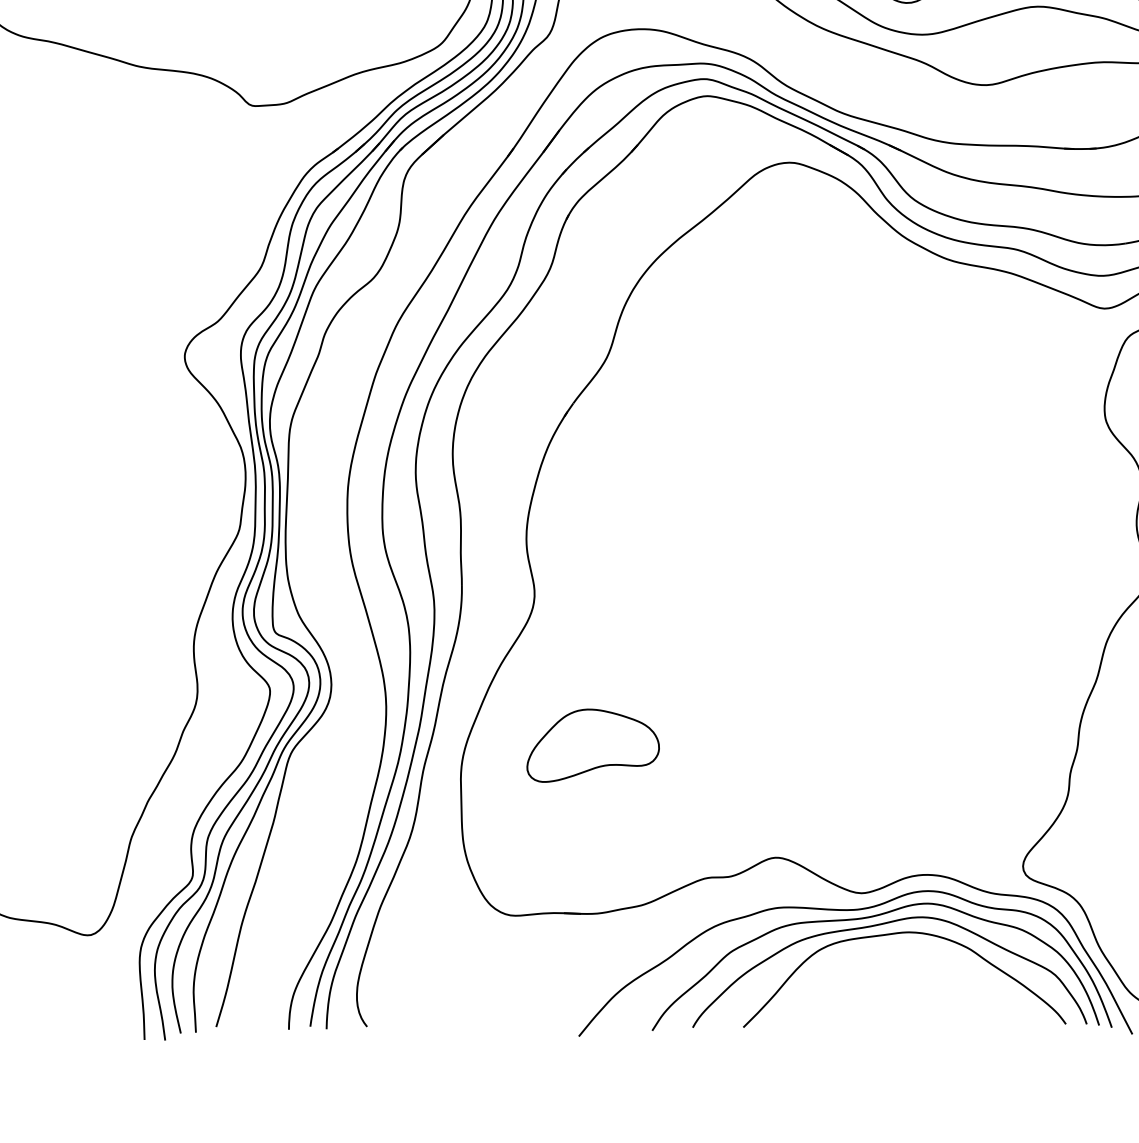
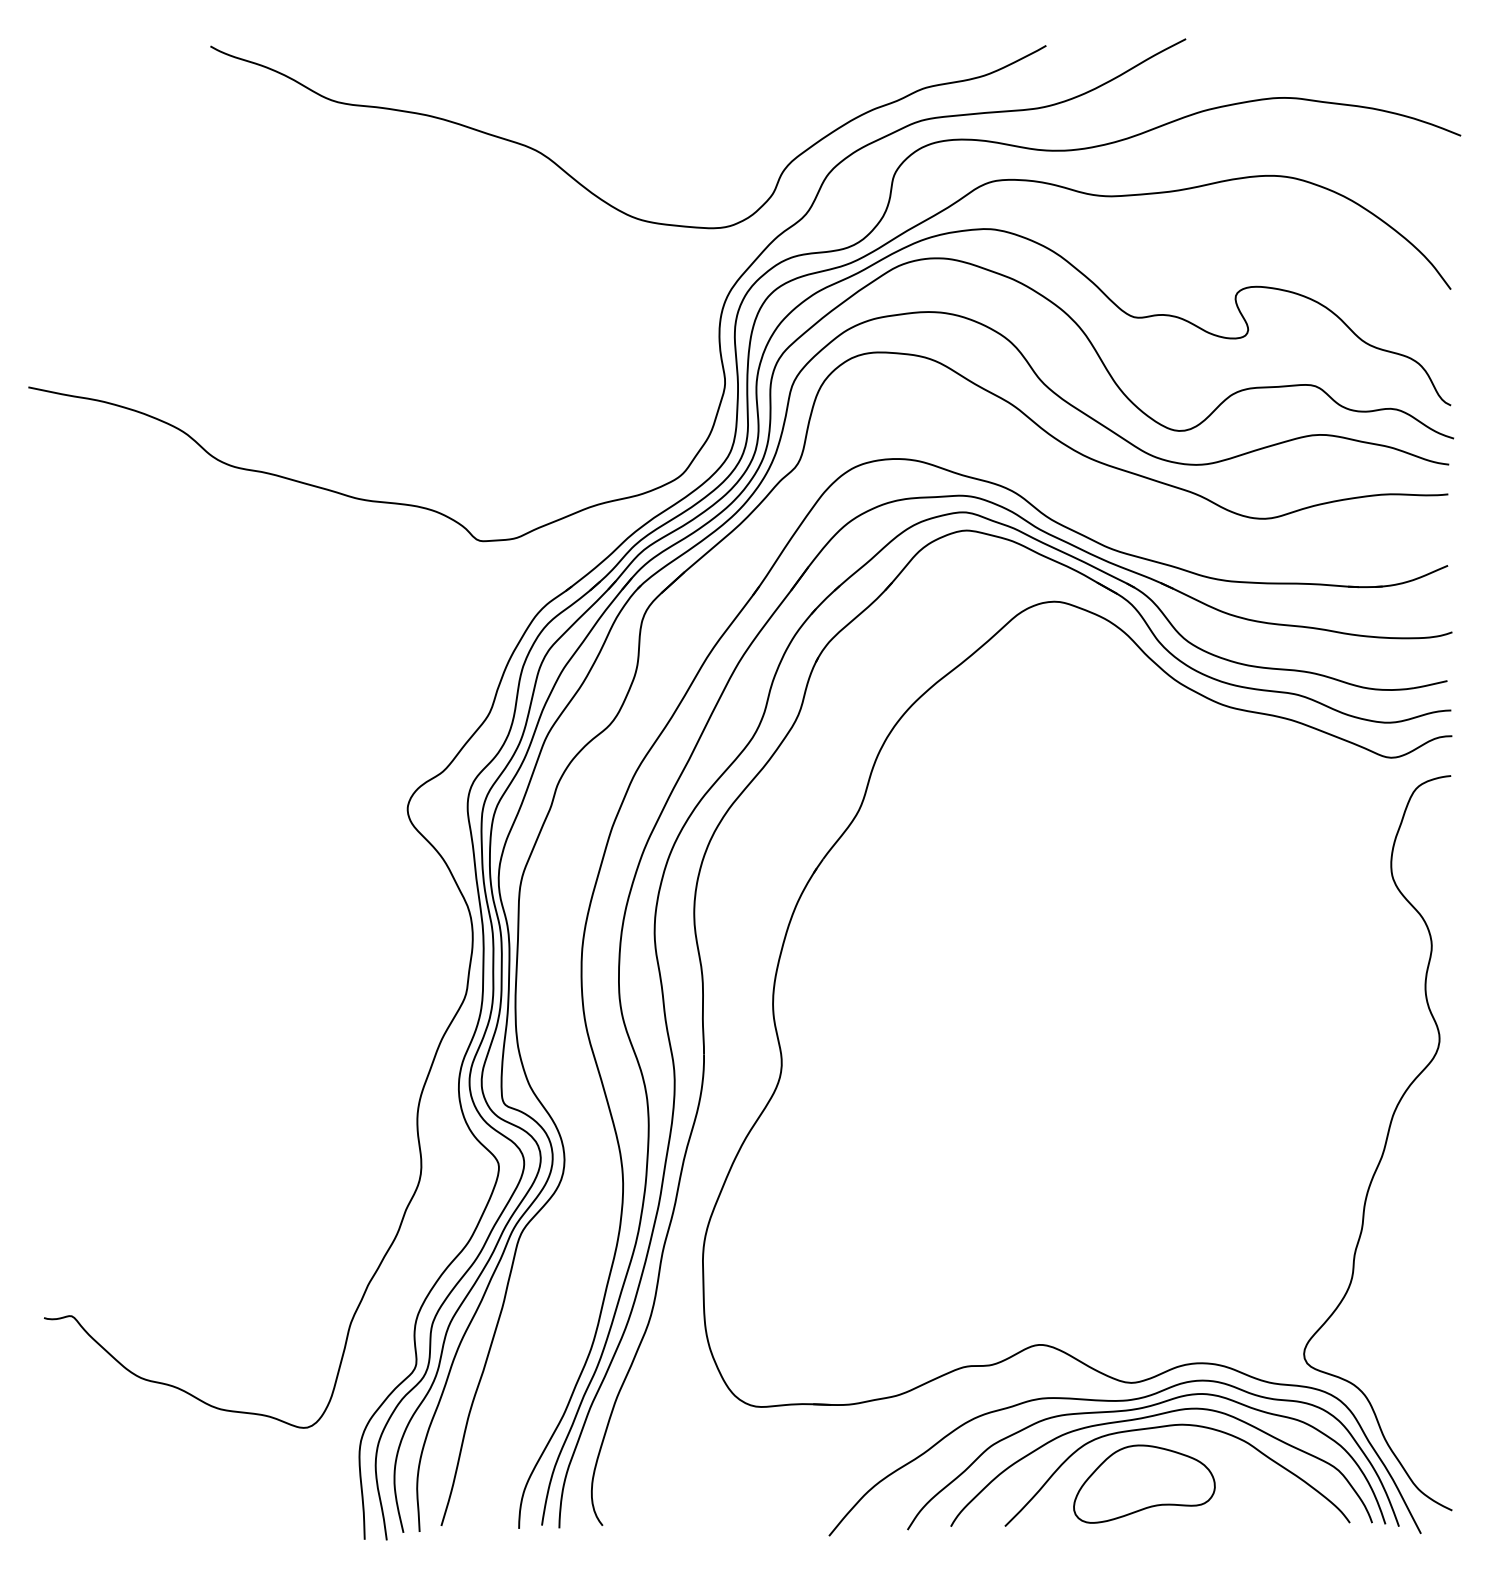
part: (593, 745) -> (1144, 1483), moved

